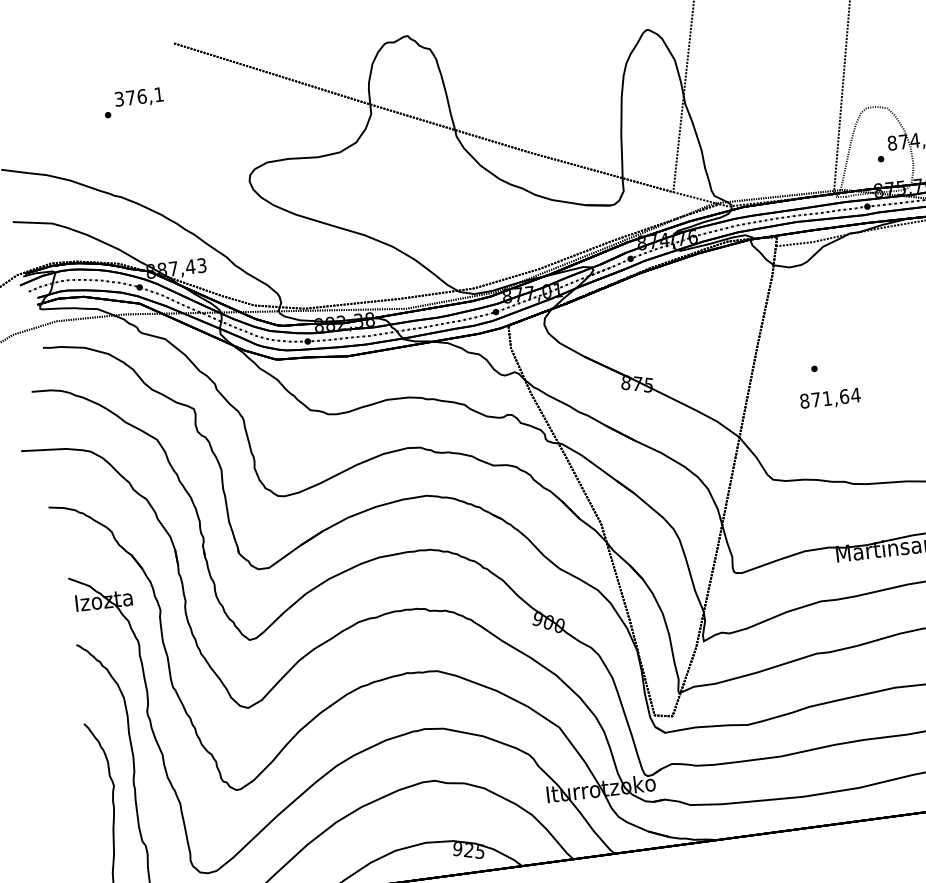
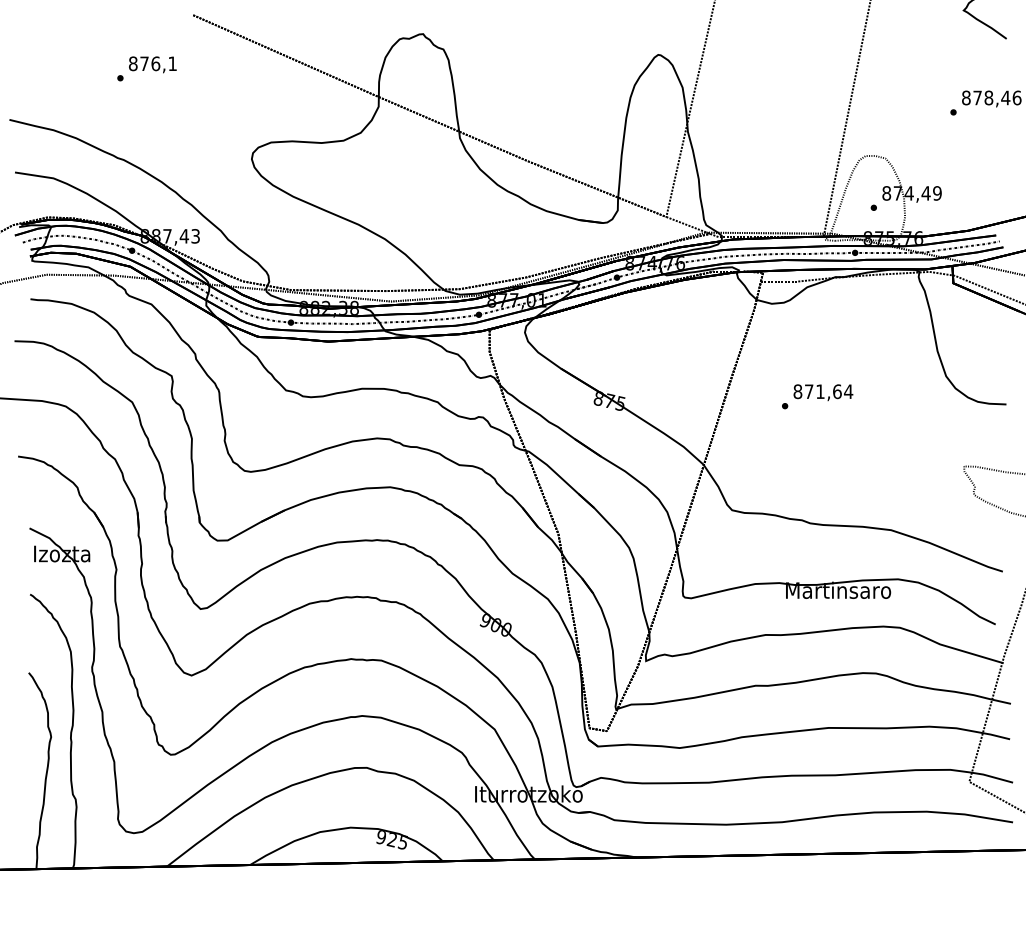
text: (119, 98) -> (133, 63), 376,1 -> 876,1
text: (830, 399) -> (823, 392), moved

